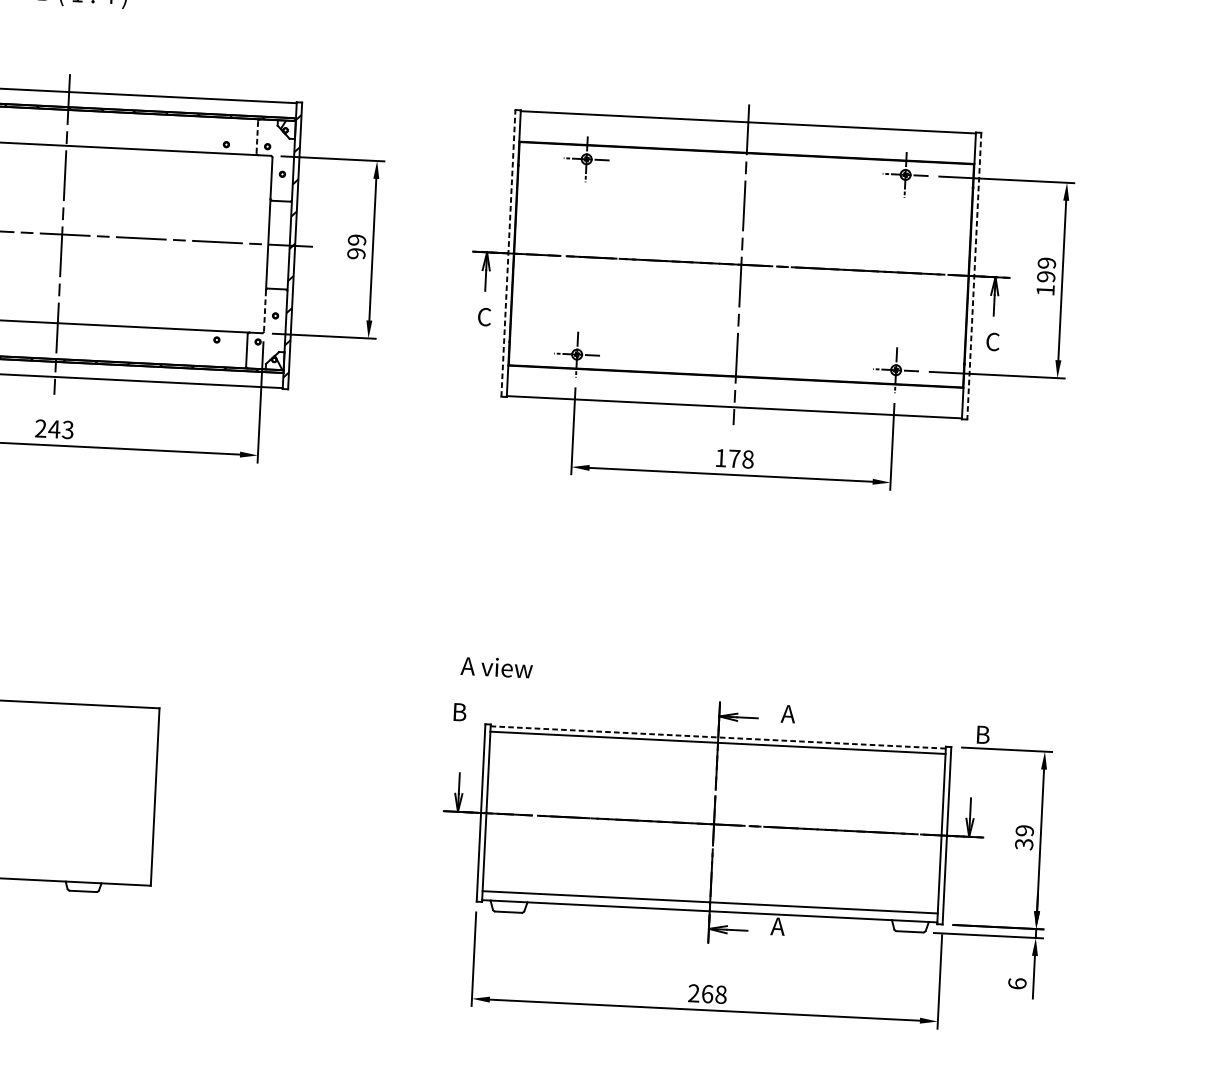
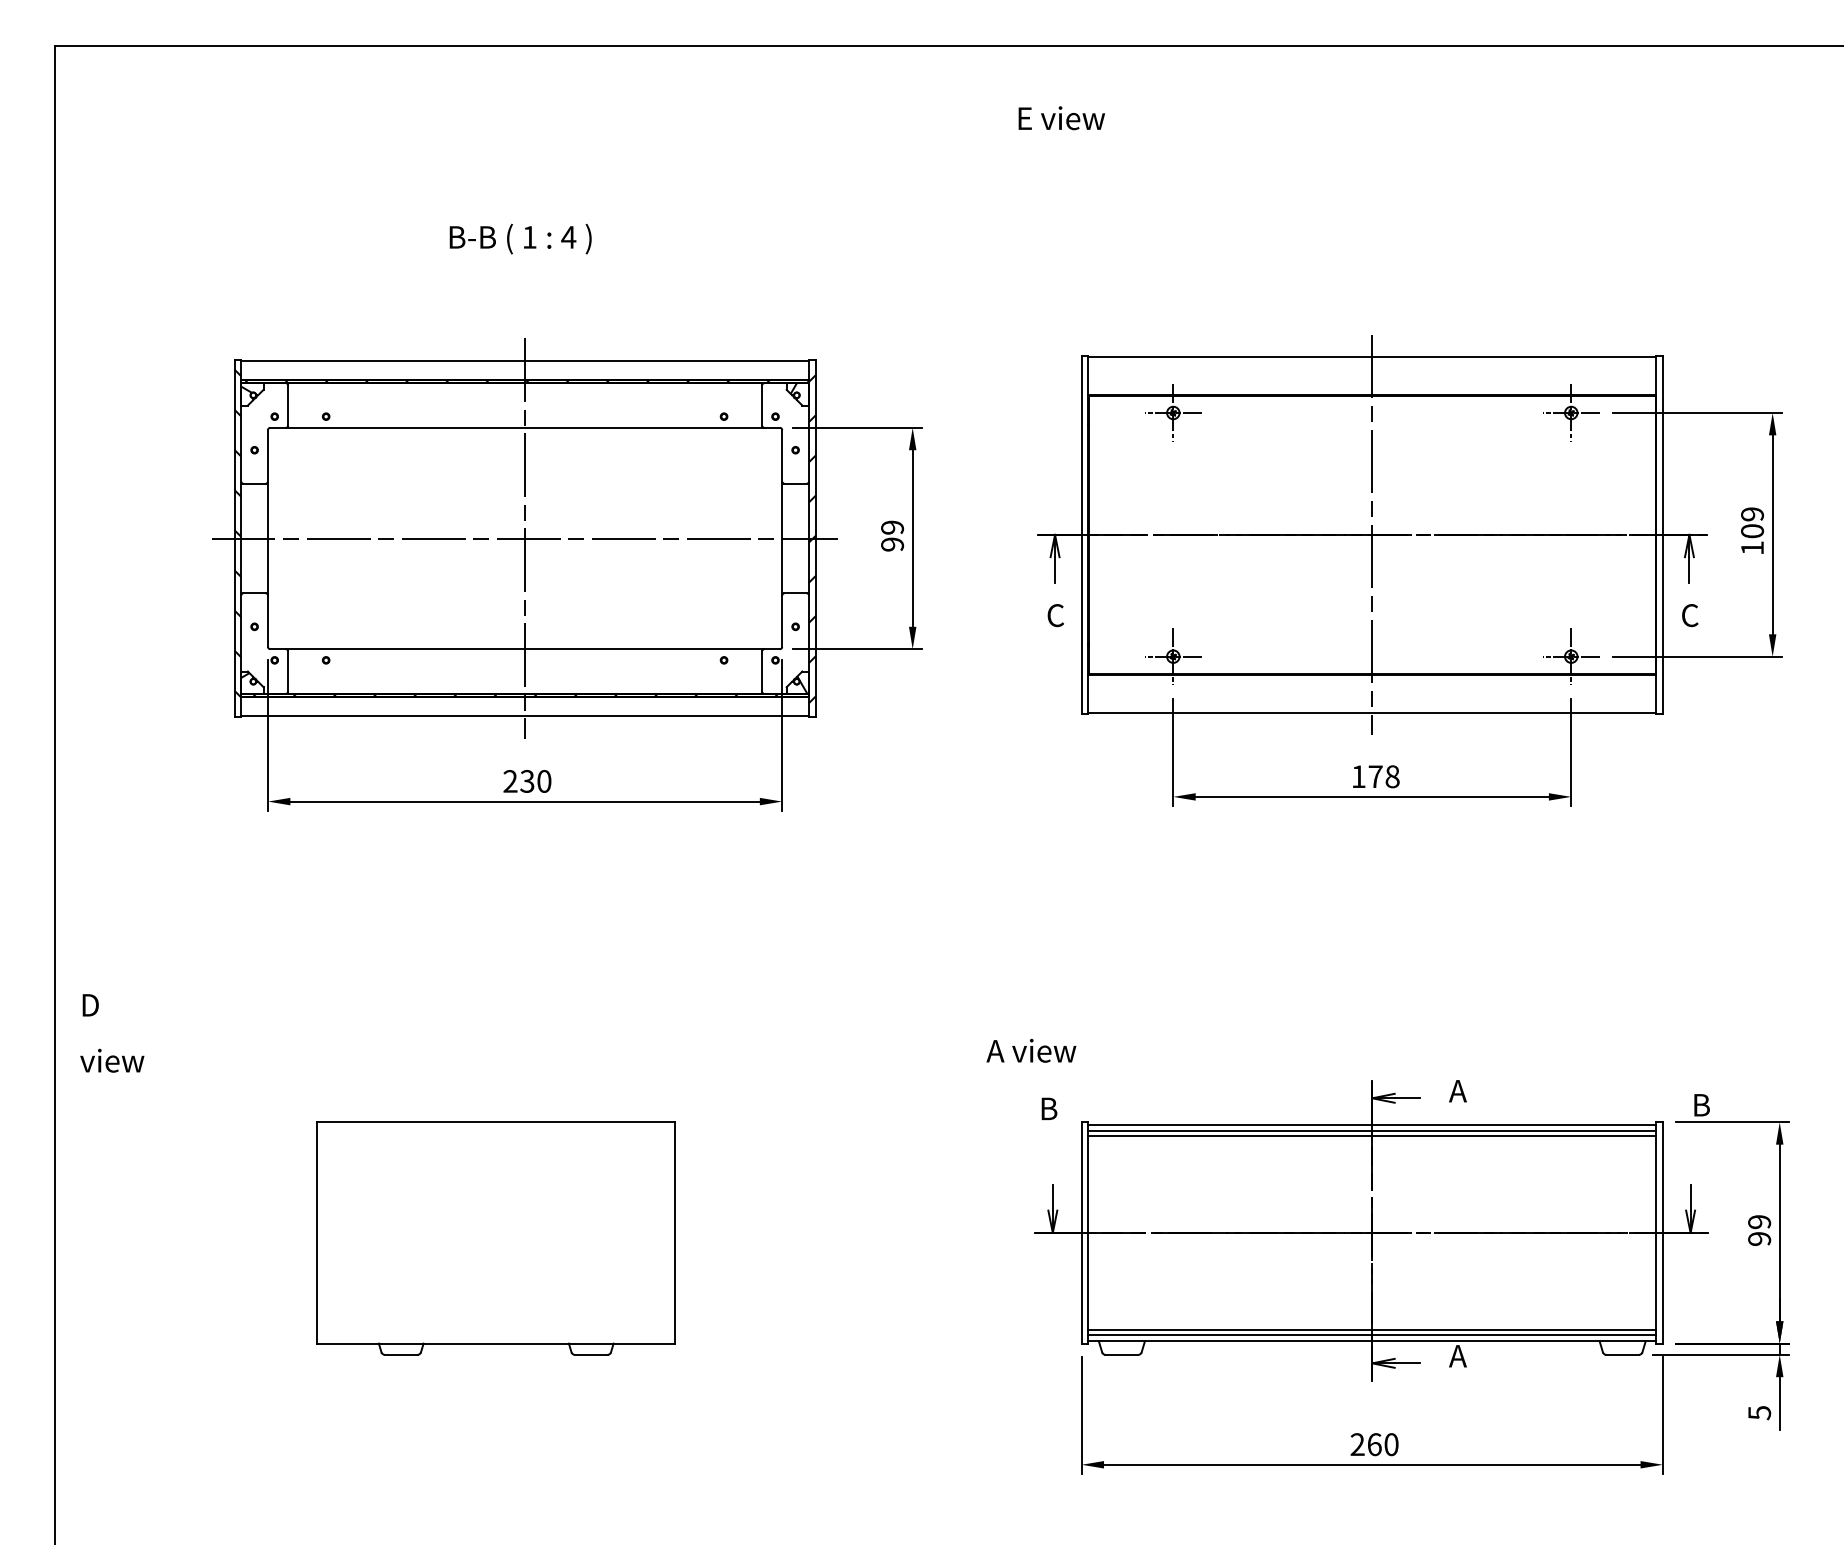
line: (257, 137) -> (762, 405), dashed -> solid
line: (508, 253) -> (1081, 534), dashed -> solid
line: (974, 275) -> (1662, 534), dashed -> solid
text: (1046, 277) -> (1752, 531), 199 -> 109
line: (265, 311) -> (782, 621), dashed -> solid
text: (60, 429) -> (535, 781), 243 -> 230
text: (496, 667) -> (1031, 1050), moved
line: (718, 737) -> (1372, 1124), dashed -> solid
line: (717, 746) -> (1372, 1135), added
text: (1024, 844) -> (1759, 1239), 39 -> 99
line: (710, 905) -> (1372, 1334), added
text: (1017, 983) -> (1759, 1412), 6 -> 5
text: (721, 994) -> (1391, 1444), 268 -> 260

